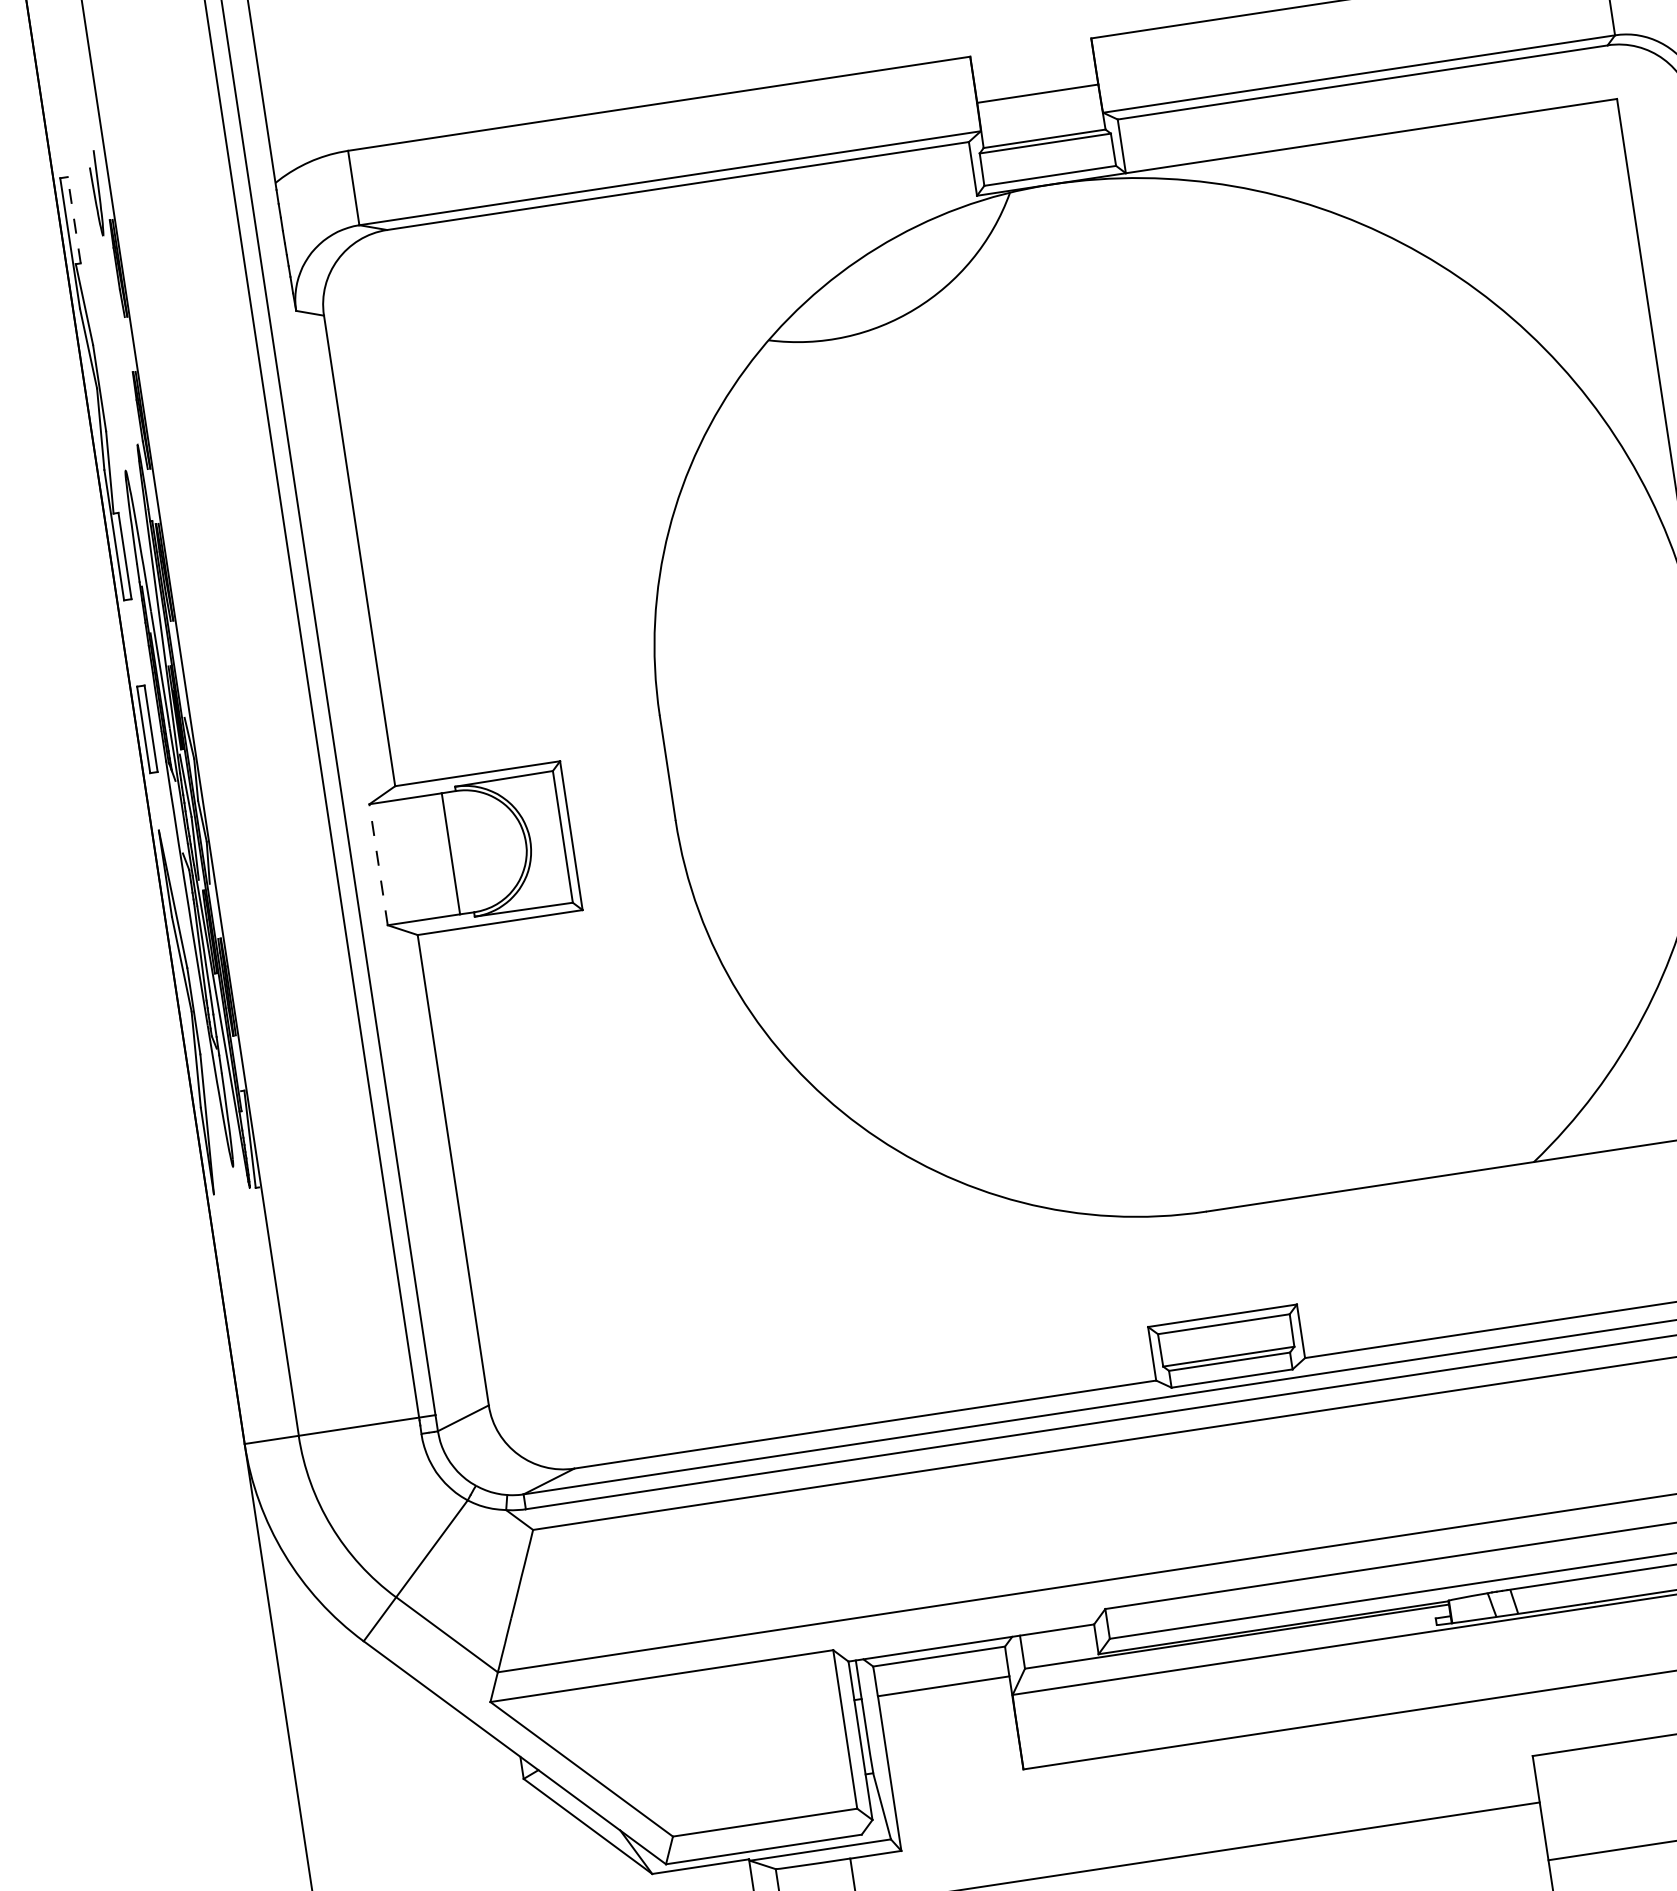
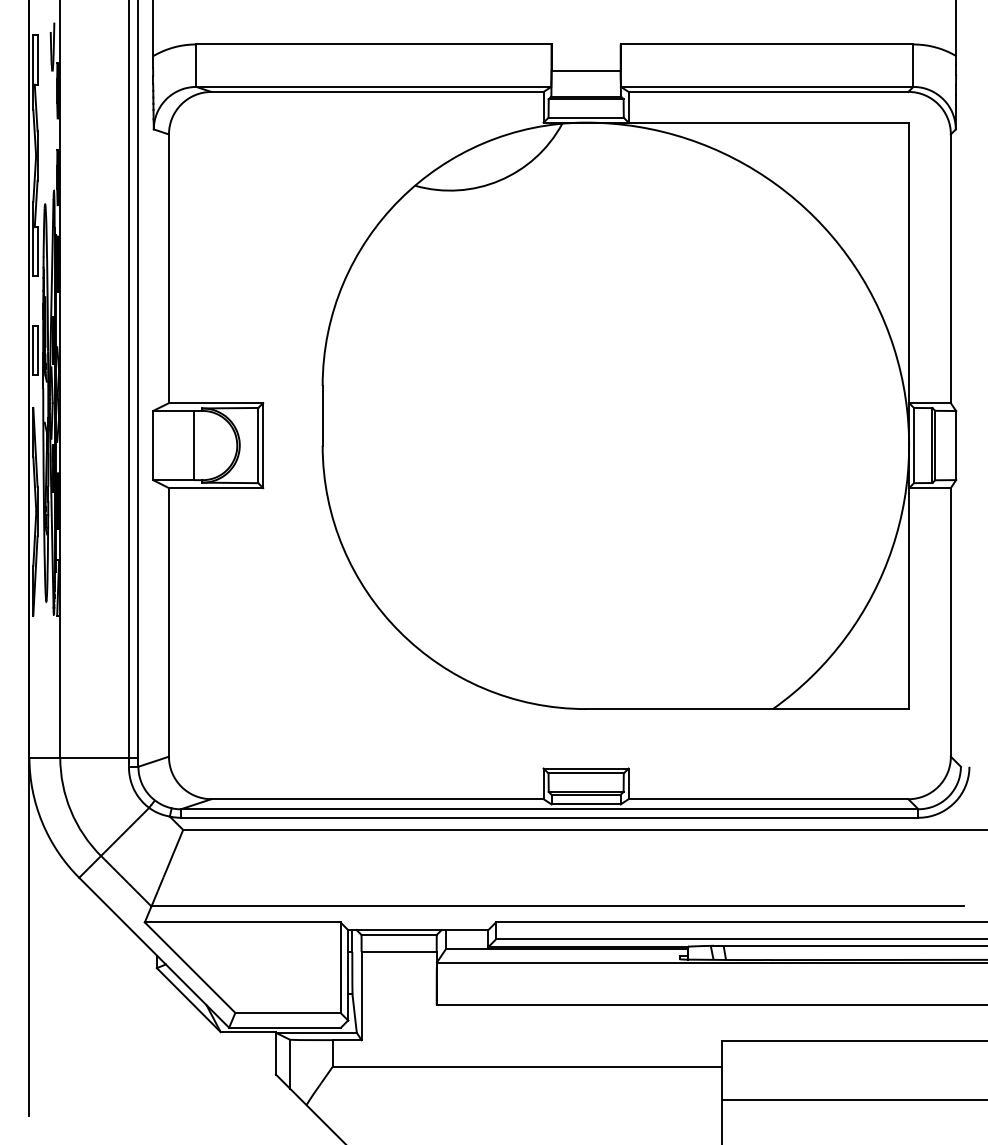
line: (74, 221) -> (37, 60), dashed -> solid
line: (379, 864) -> (153, 445), dashed -> solid

